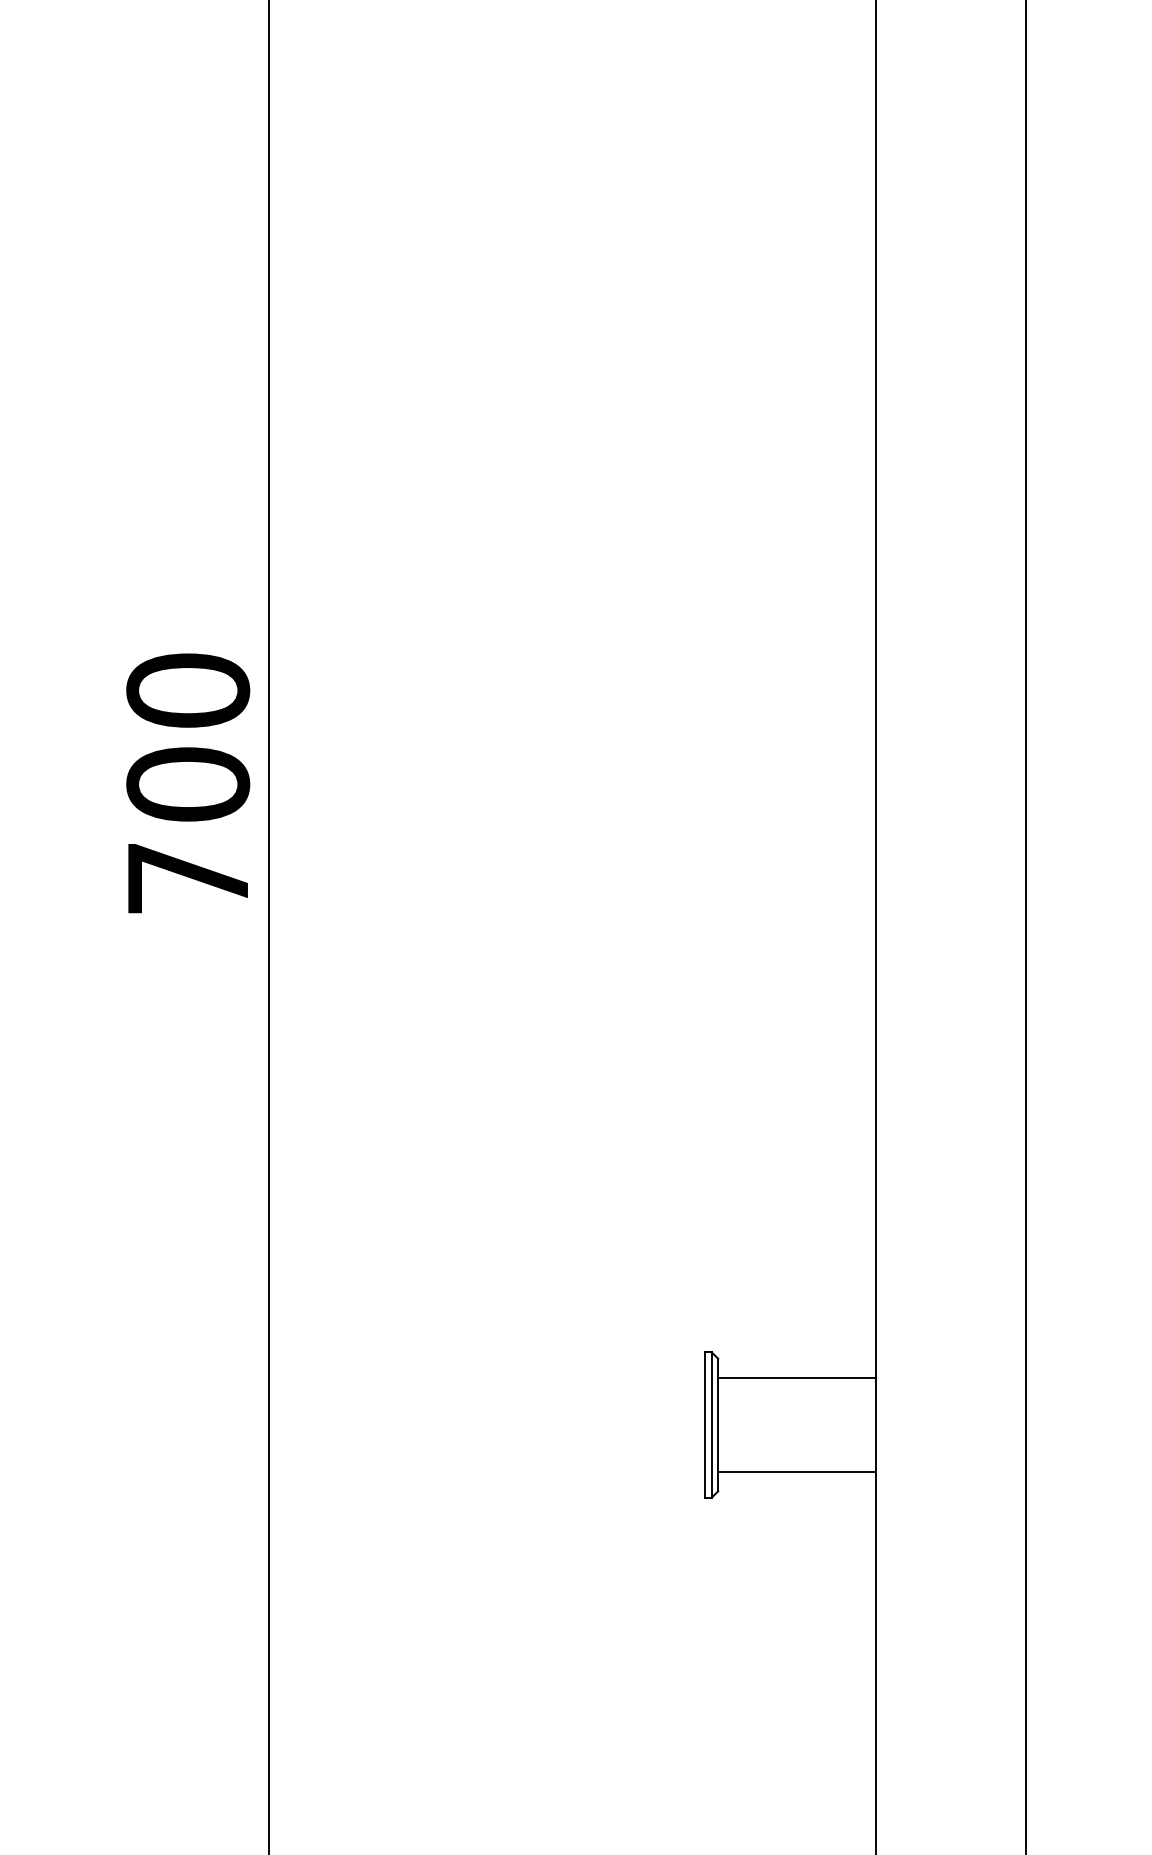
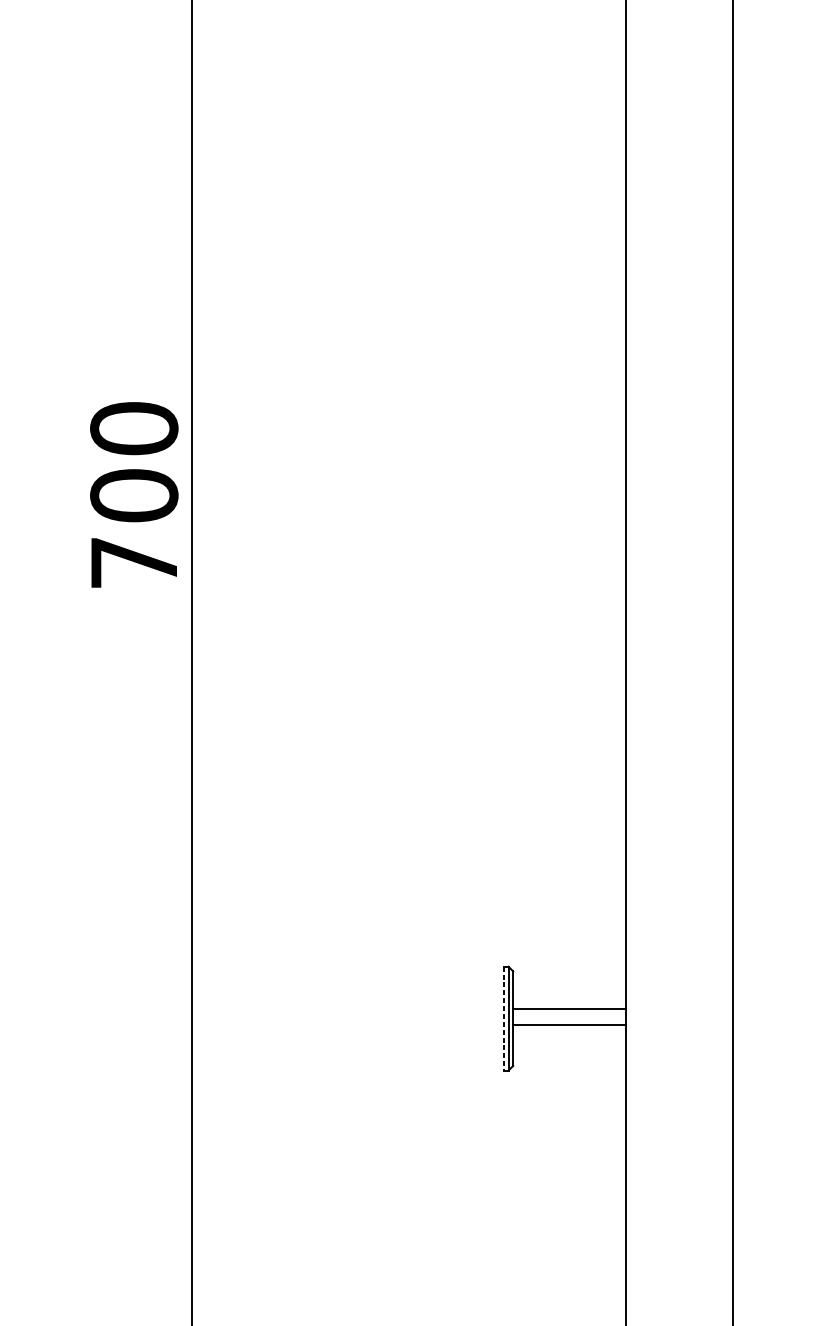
text: (188, 783) -> (134, 495), moved
line: (797, 1378) -> (569, 1025), moved
line: (705, 1425) -> (504, 1018), solid -> dashed
line: (797, 1472) -> (569, 1009), moved

